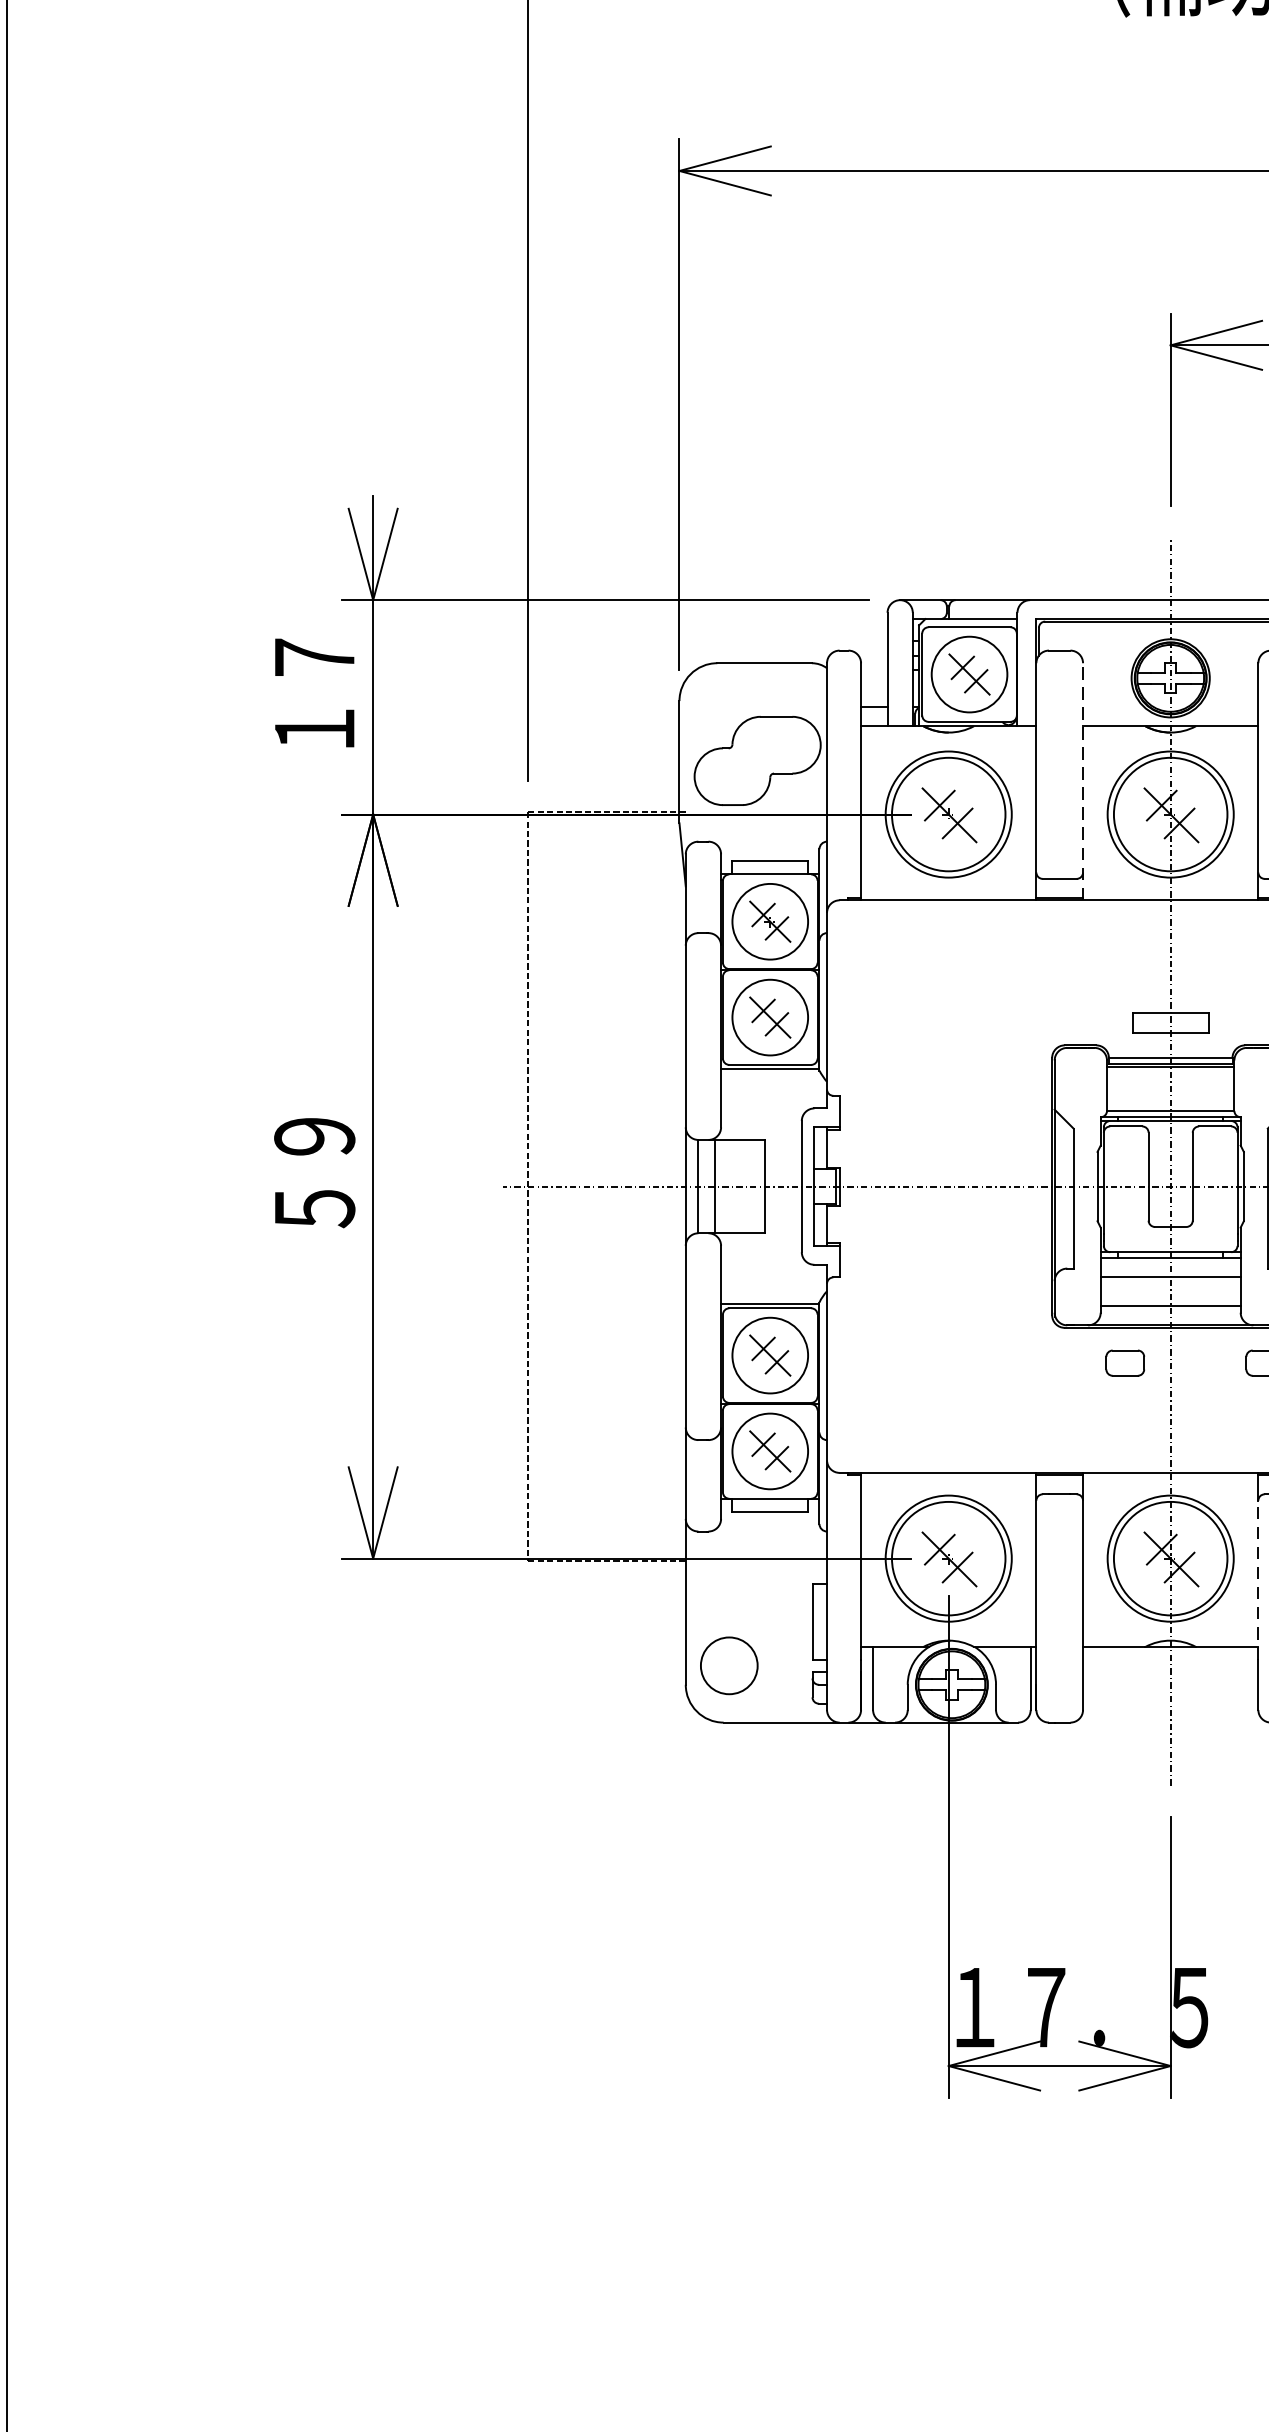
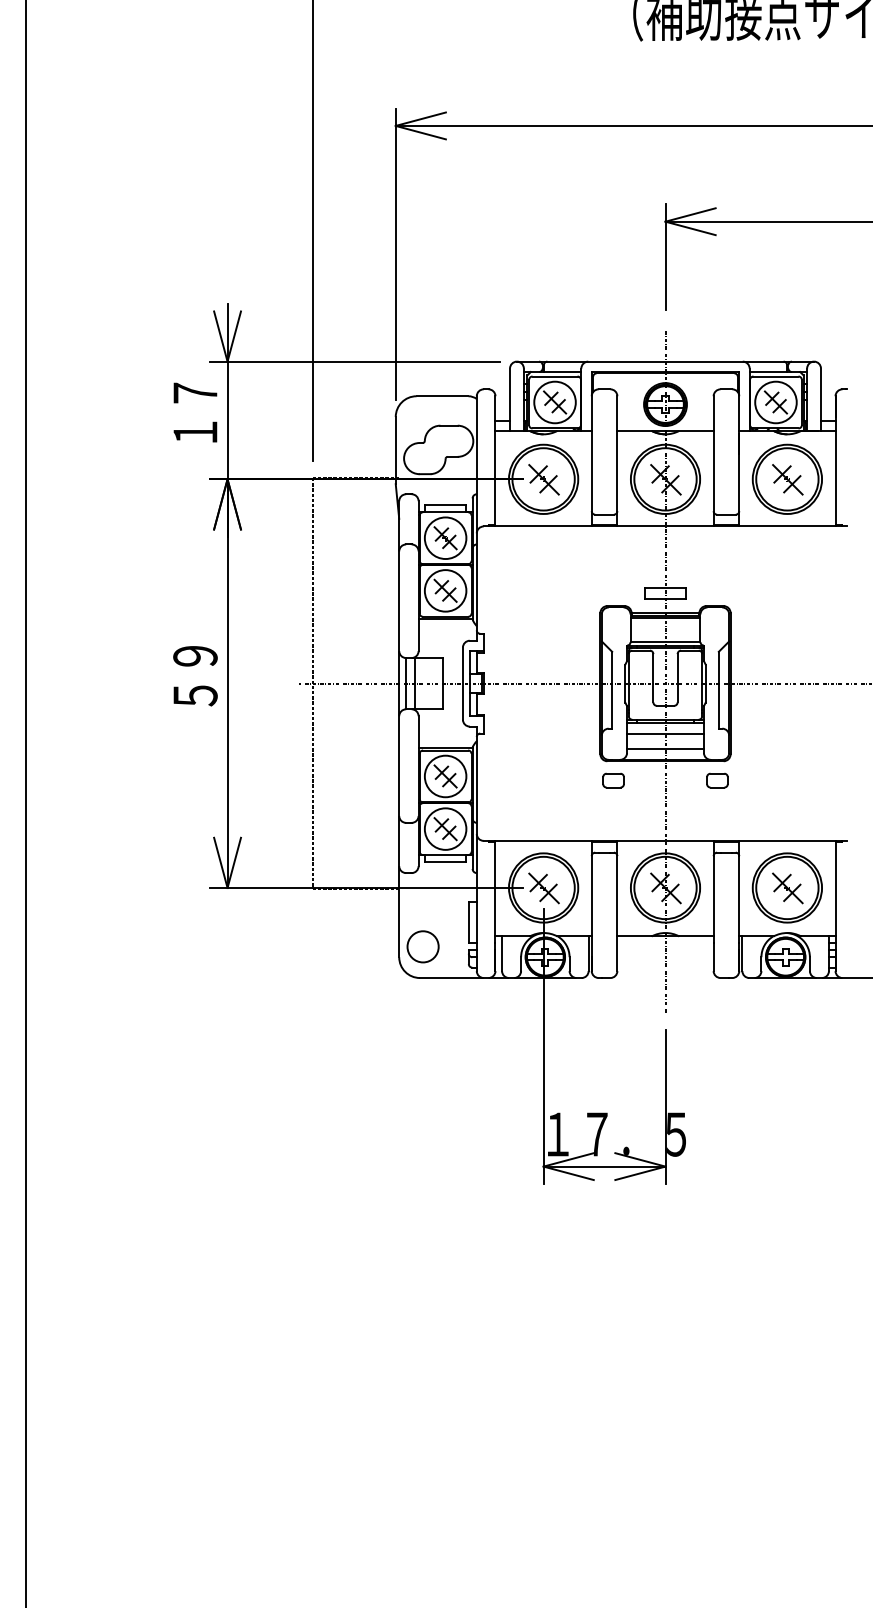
line: (1083, 780) -> (617, 460), dashed -> solid
part: (1125, 1362) -> (613, 780), moved
line: (1258, 1579) -> (713, 899), dashed -> solid

